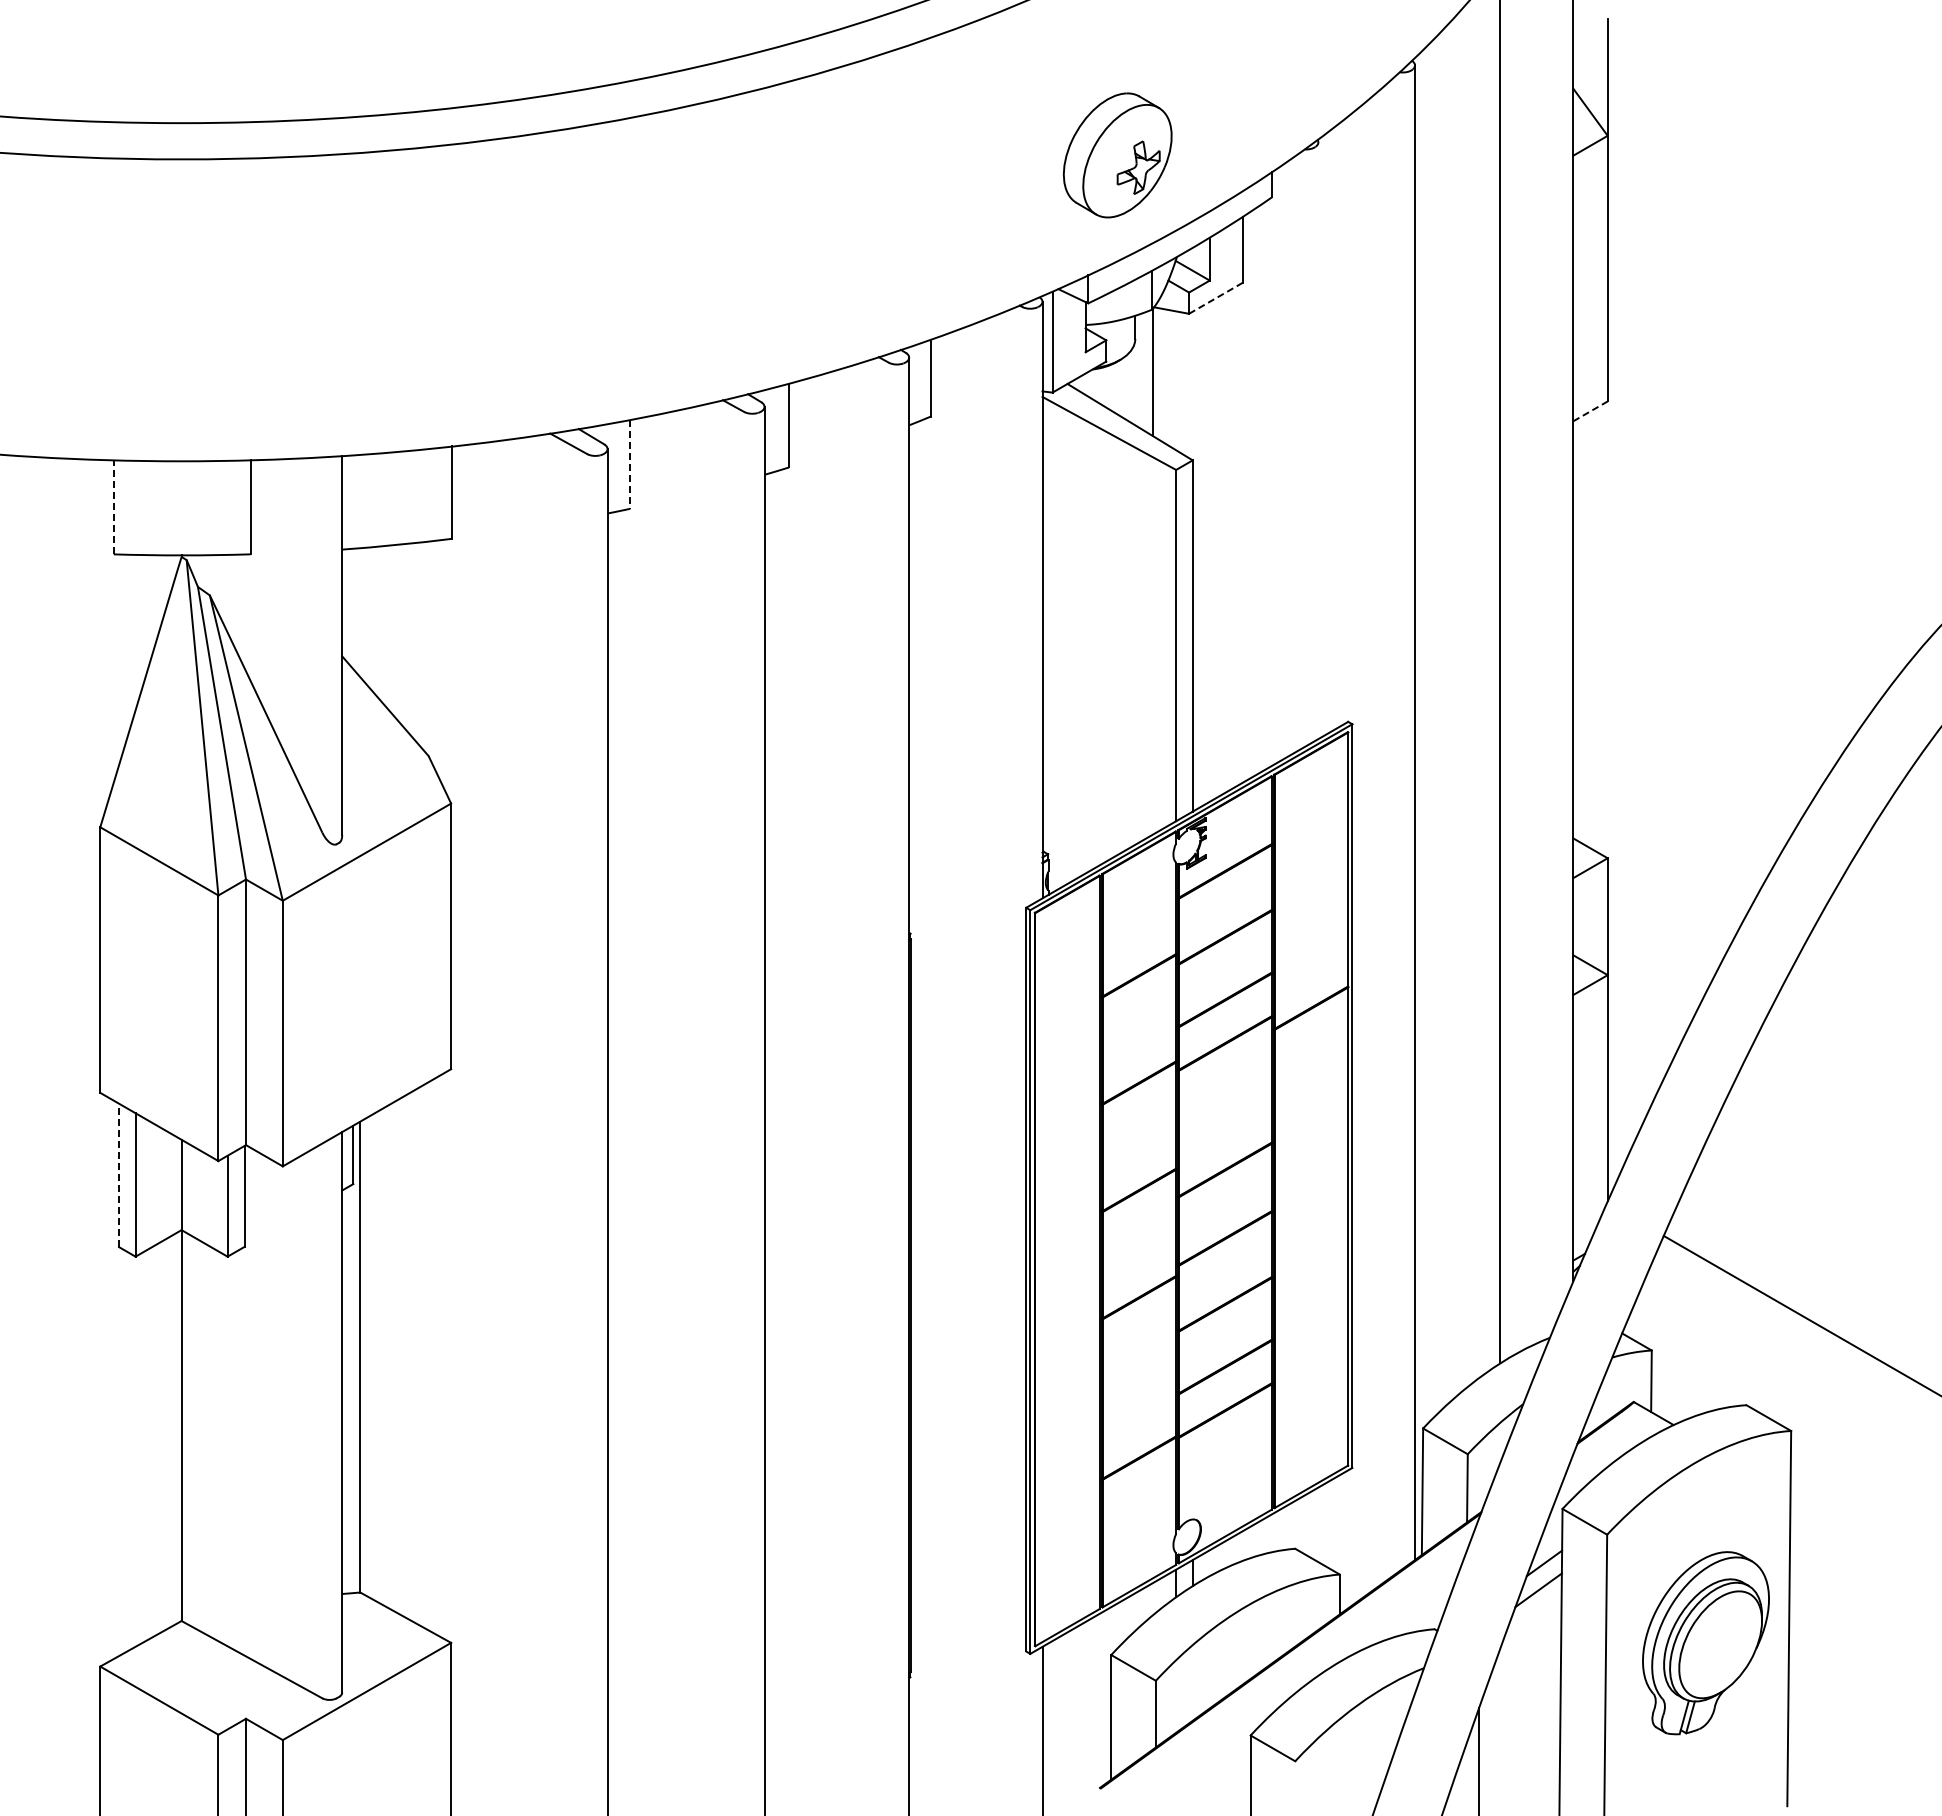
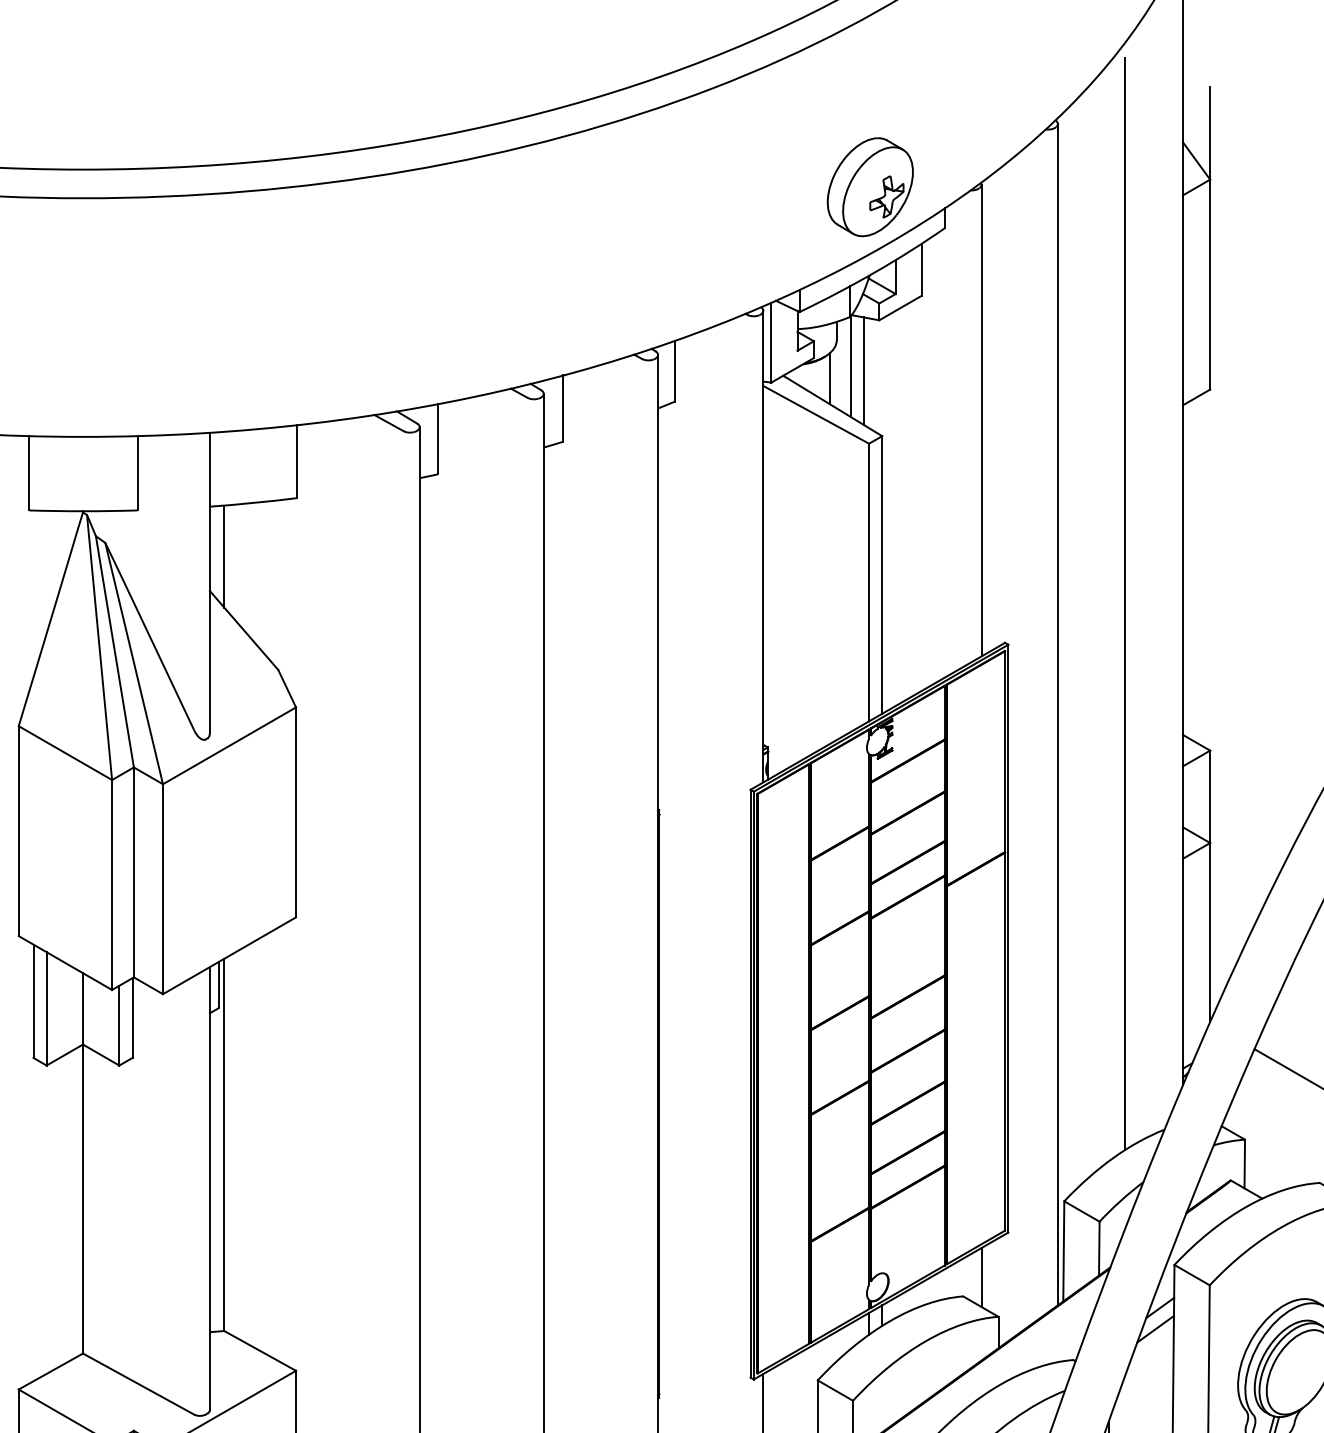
part: (1117, 155) -> (870, 187), moved
line: (1216, 298) -> (900, 308), dashed -> solid
line: (1169, 378) -> (863, 371), added
line: (1126, 387) -> (829, 378), added
line: (1590, 411) -> (1196, 397), dashed -> solid
line: (1318, 440) -> (981, 420), added
line: (630, 464) -> (437, 439), dashed -> solid
line: (113, 507) -> (29, 473), dashed -> solid
line: (360, 612) -> (224, 556), added
line: (118, 1175) -> (33, 1001), dashed -> solid
line: (1318, 1524) -> (981, 1277), added

